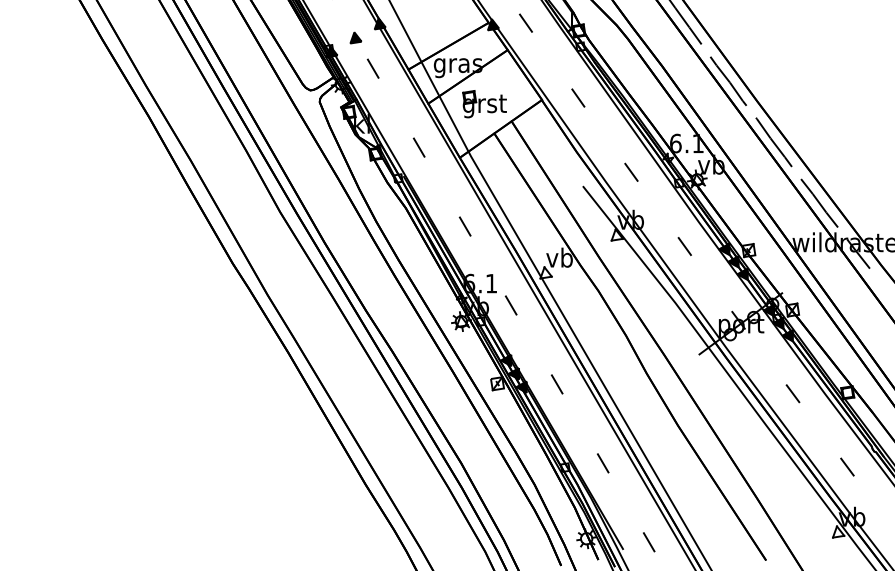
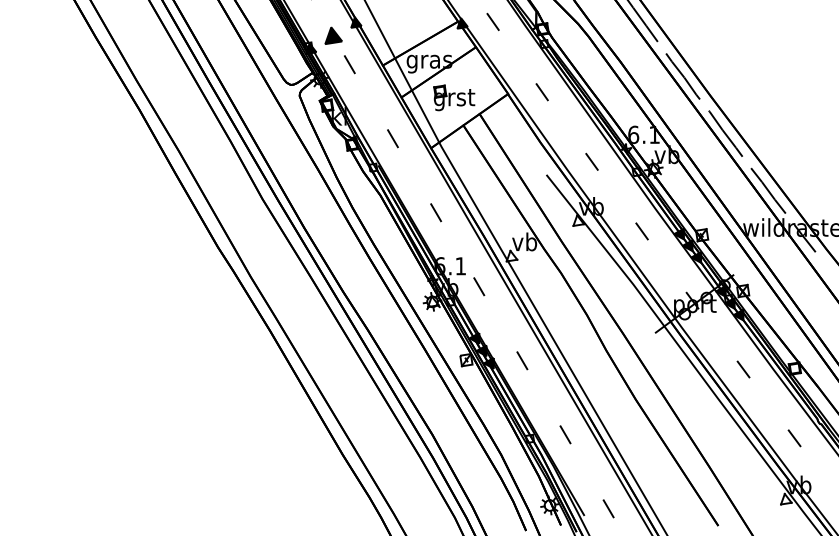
part: (355, 37) -> (333, 35), size x1.6

